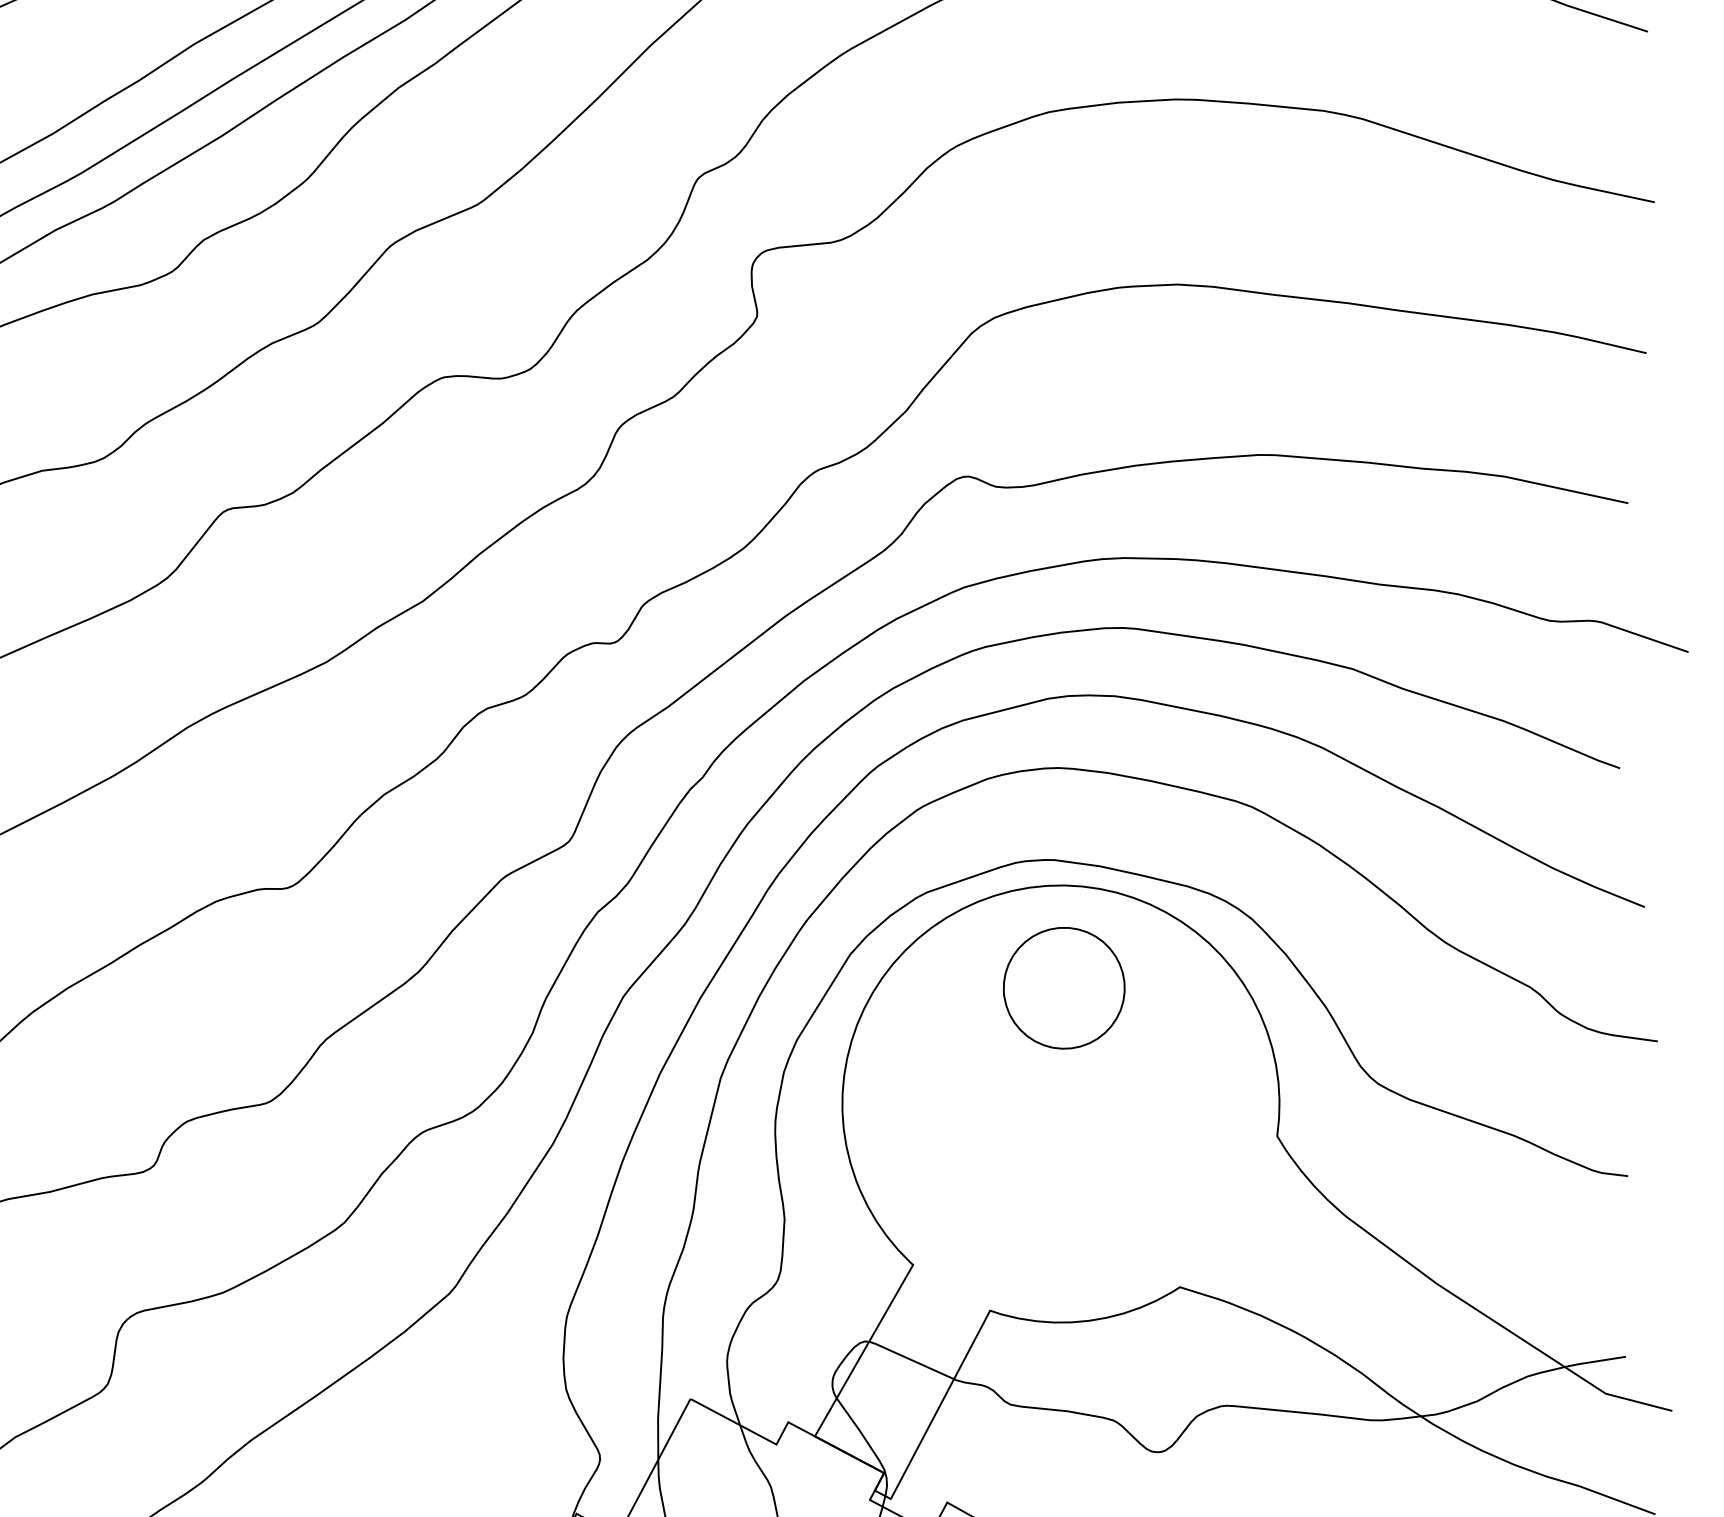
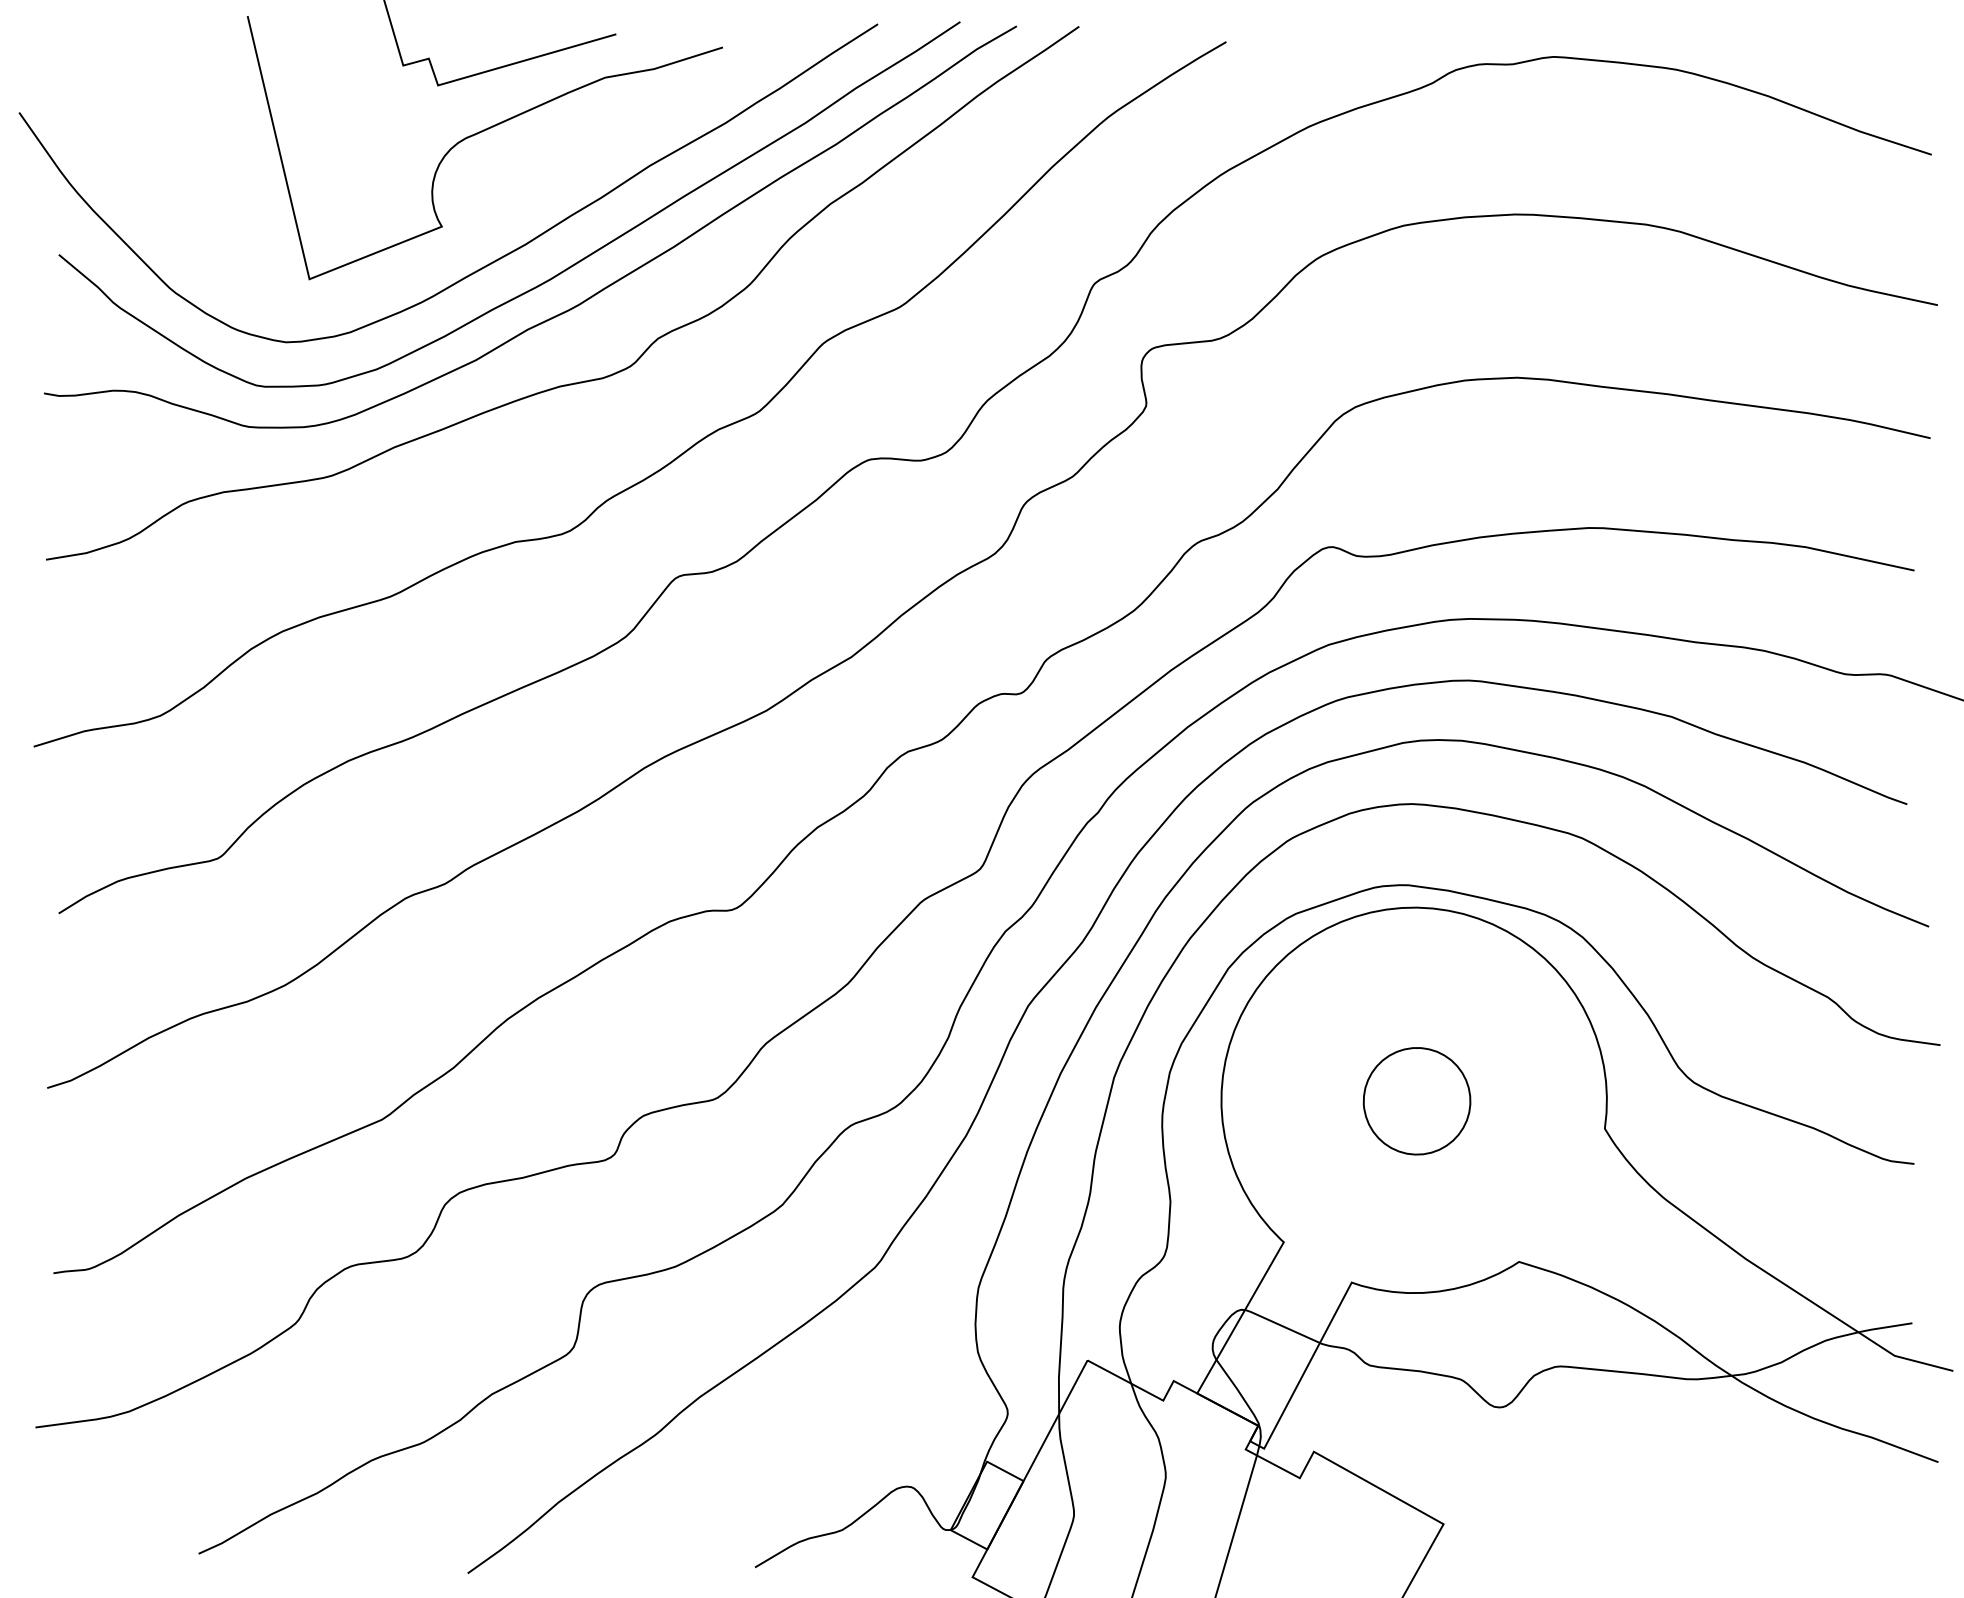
part: (1063, 988) -> (1416, 1101), moved

